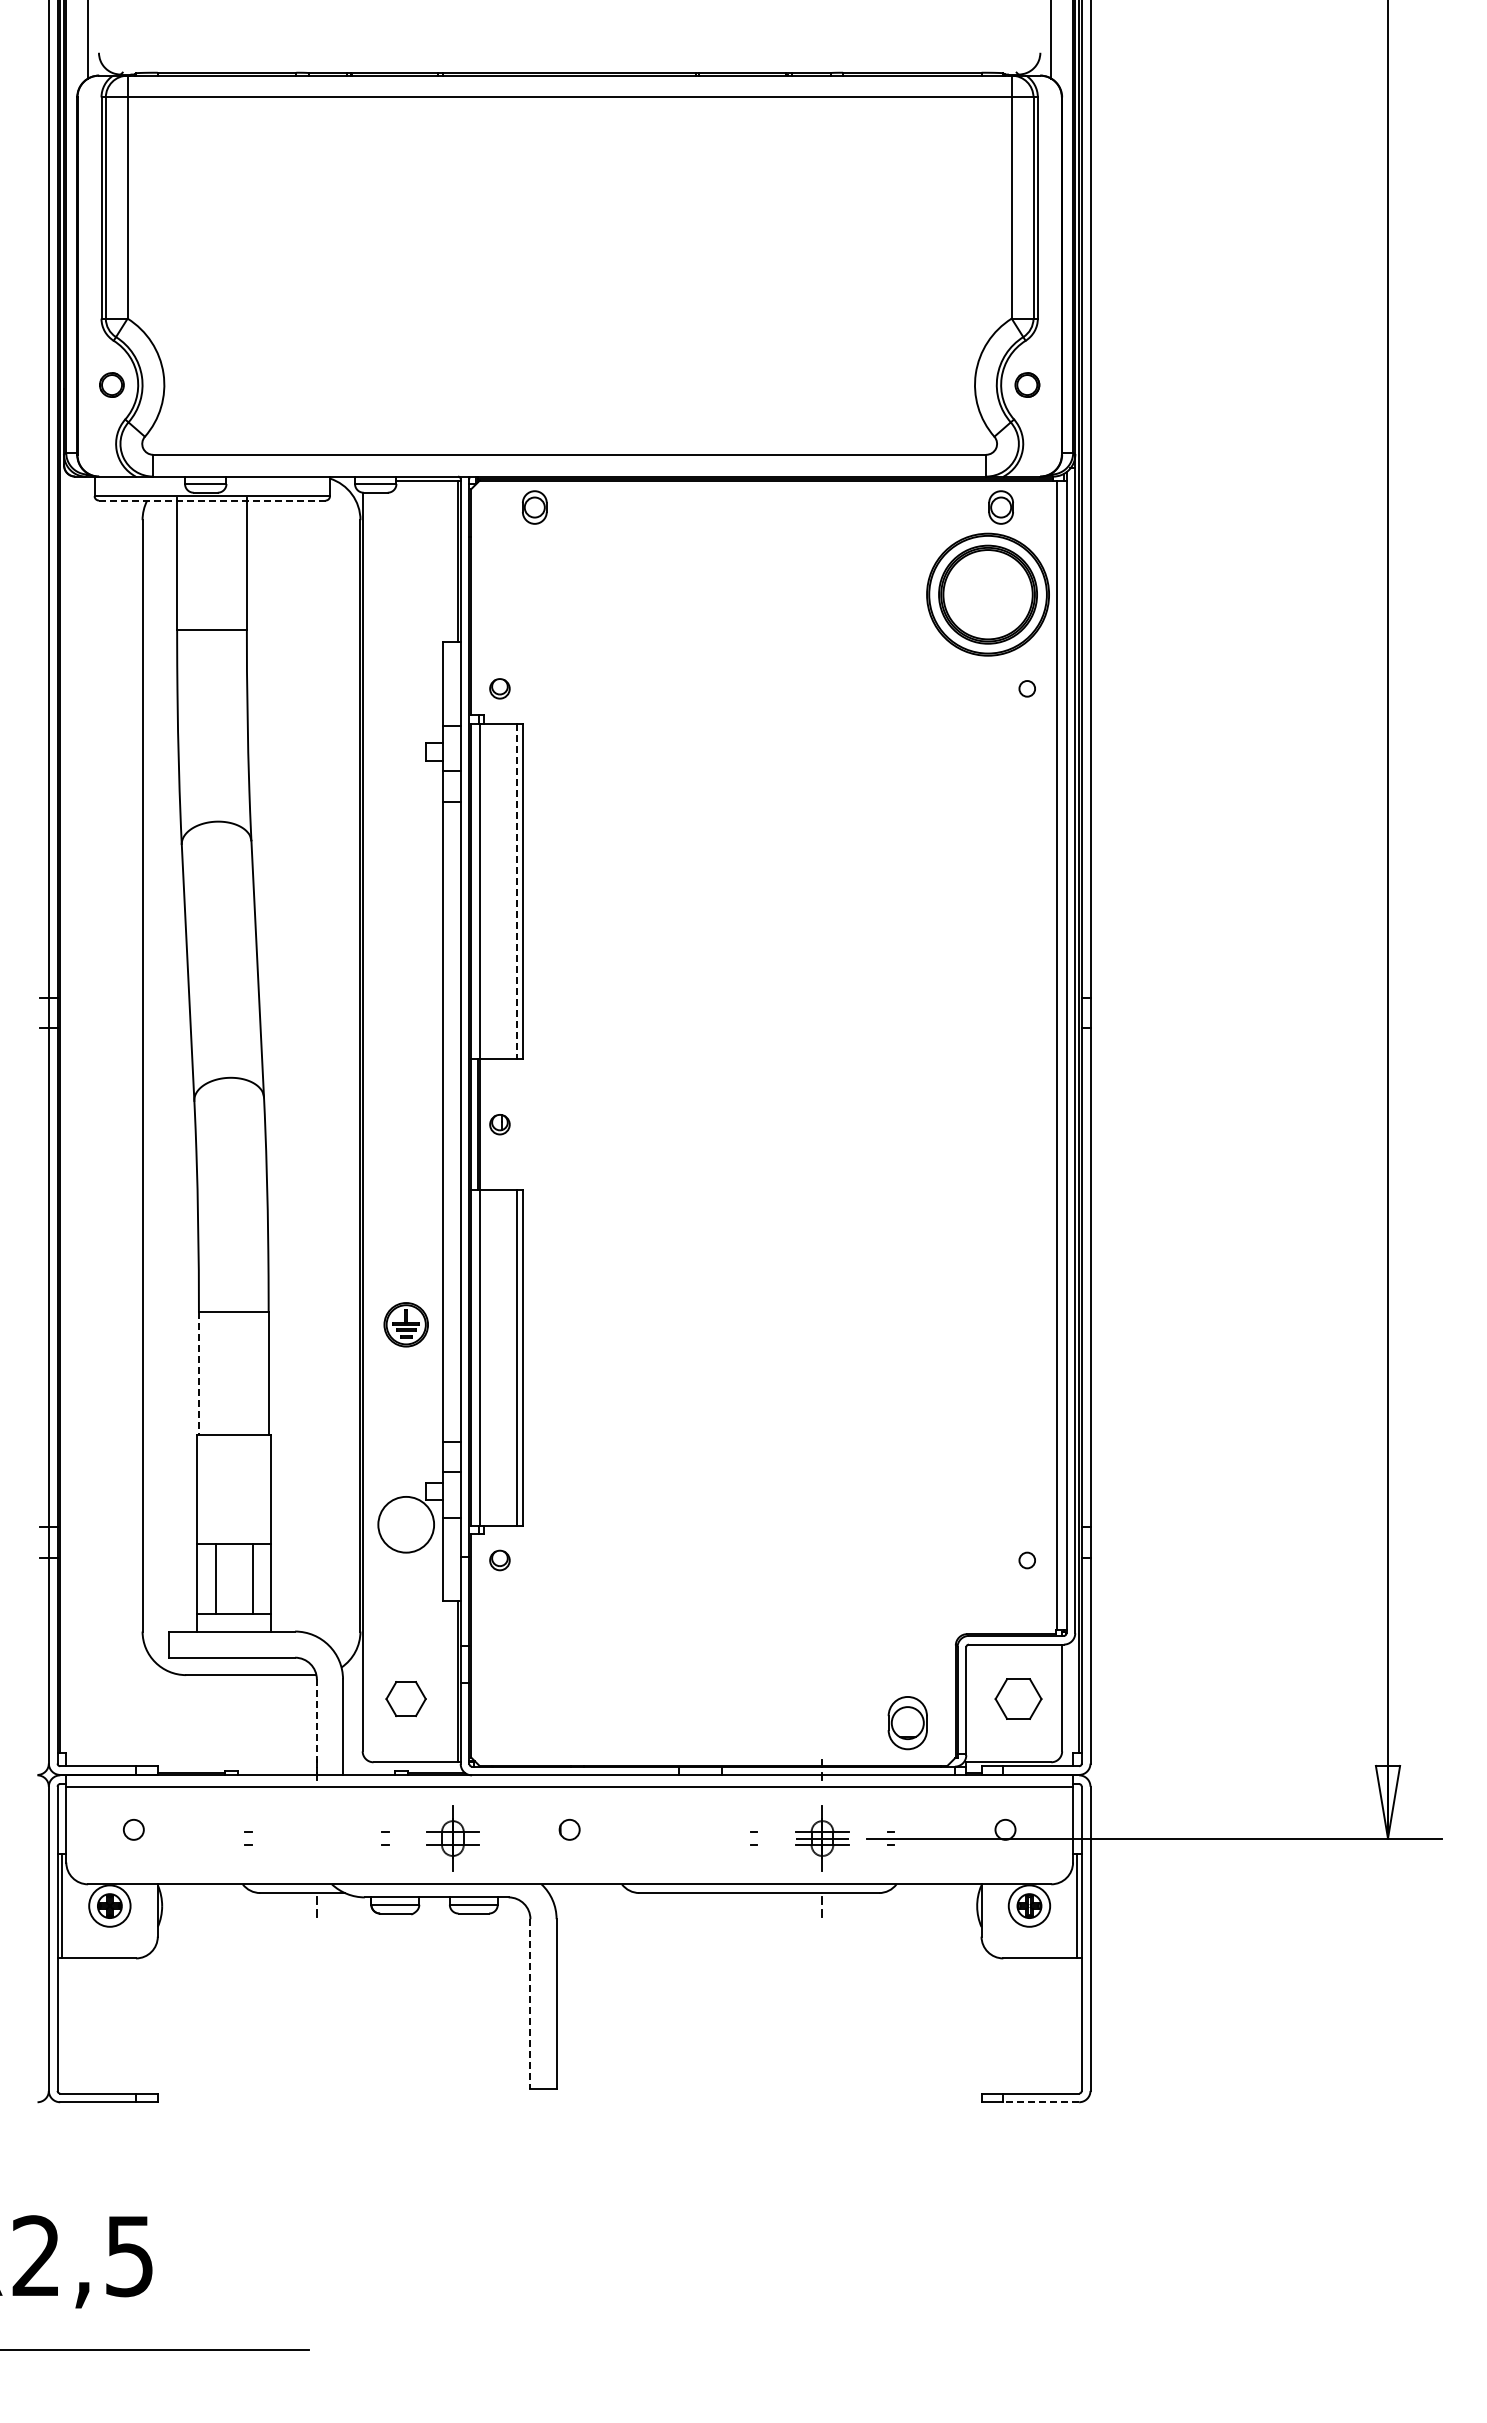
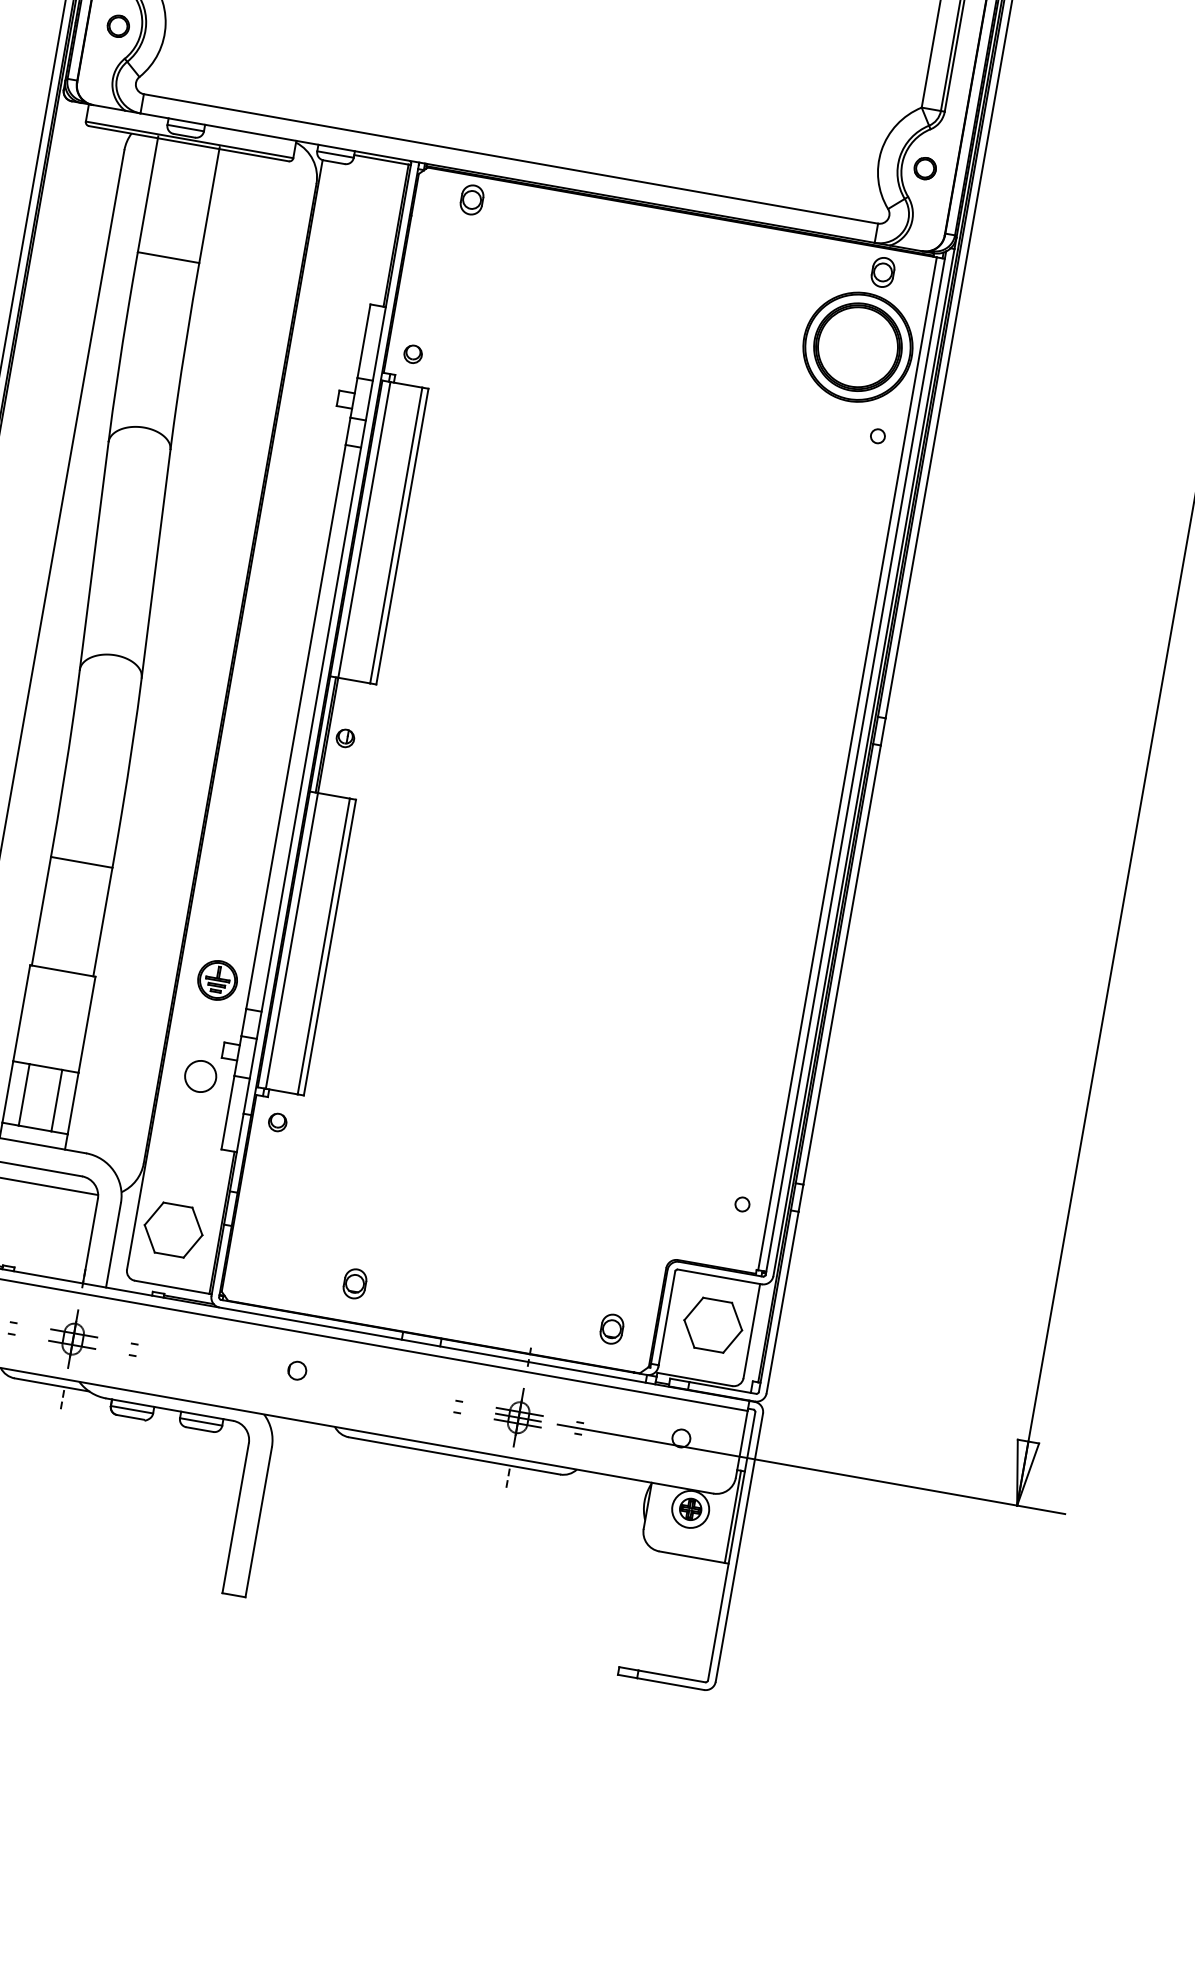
line: (211, 500) -> (188, 143), dashed -> solid
line: (516, 891) -> (396, 535), dashed -> solid
part: (405, 1324) -> (217, 980), moved
line: (198, 1373) -> (41, 910), dashed -> solid
circle: (405, 1524) -> (200, 1076), size x0.62
part: (405, 1698) -> (173, 1229), size x1.67
part: (1018, 1698) -> (713, 1324), size x1.43
part: (616, 1722) -> (355, 1283), added
part: (907, 1722) -> (611, 1328), size x0.62
line: (316, 1727) -> (90, 1241), dashed -> solid
part: (452, 1838) -> (72, 1339), moved
line: (530, 2004) -> (235, 1518), dashed -> solid
line: (1041, 2102) -> (670, 1684), dashed -> solid

